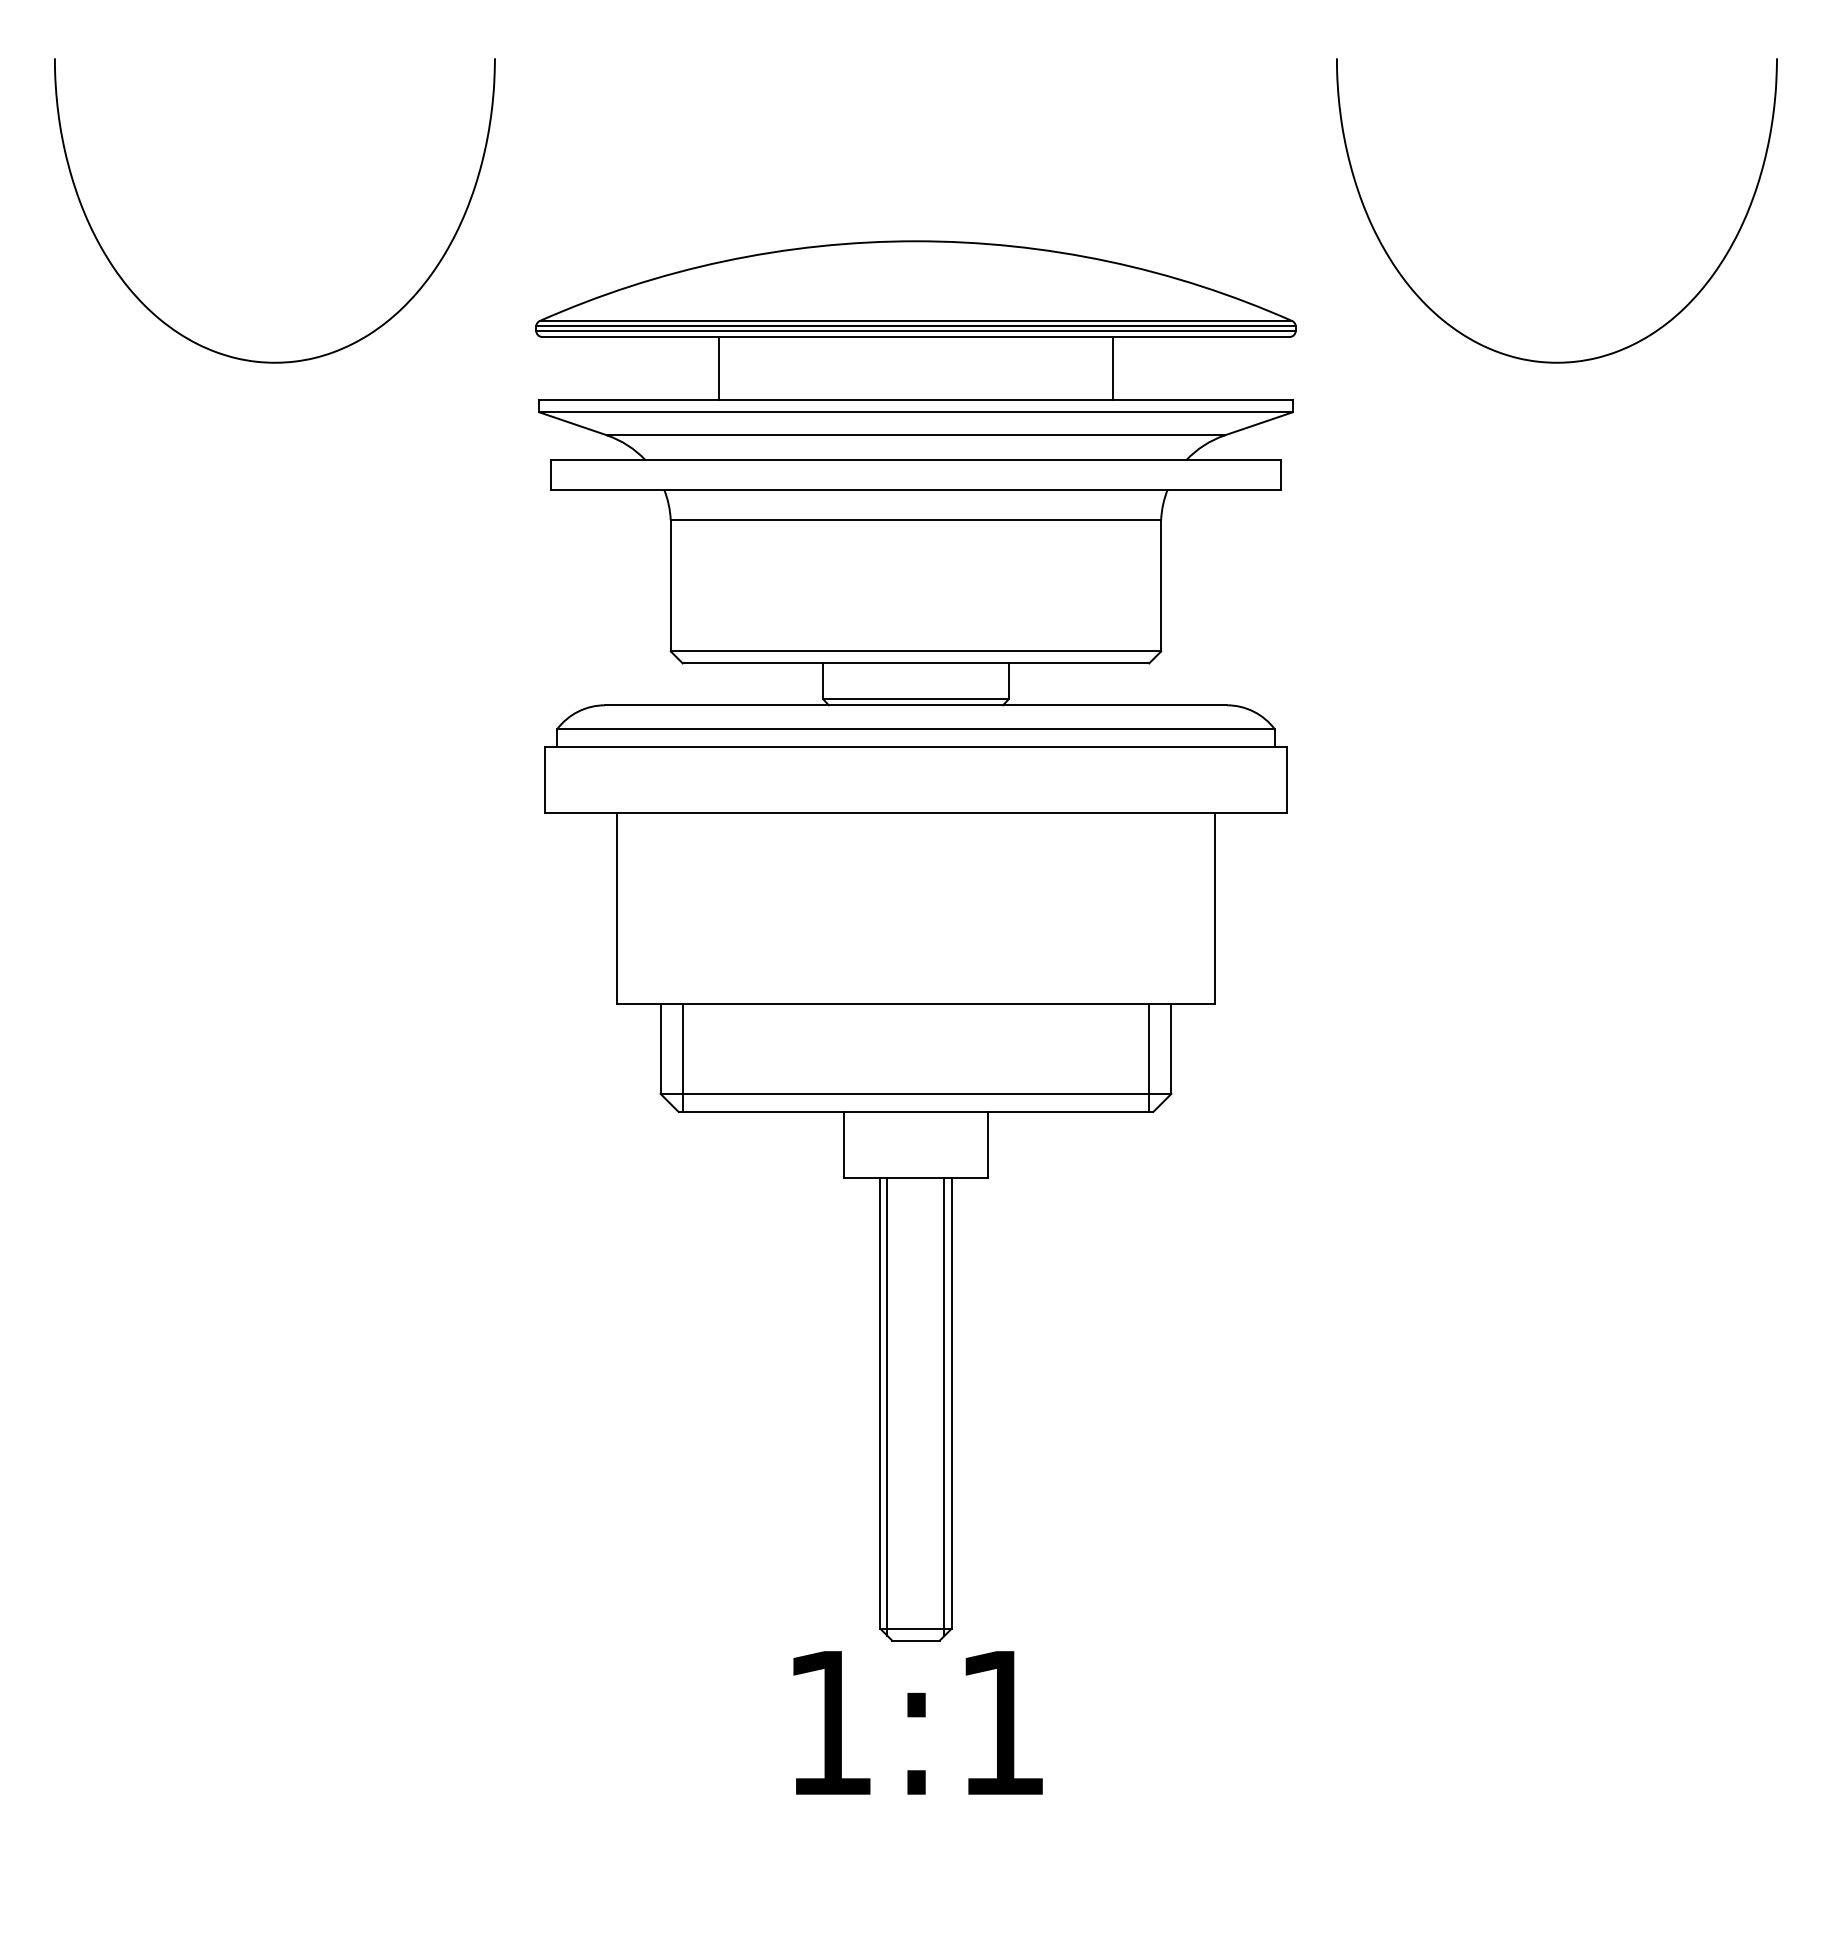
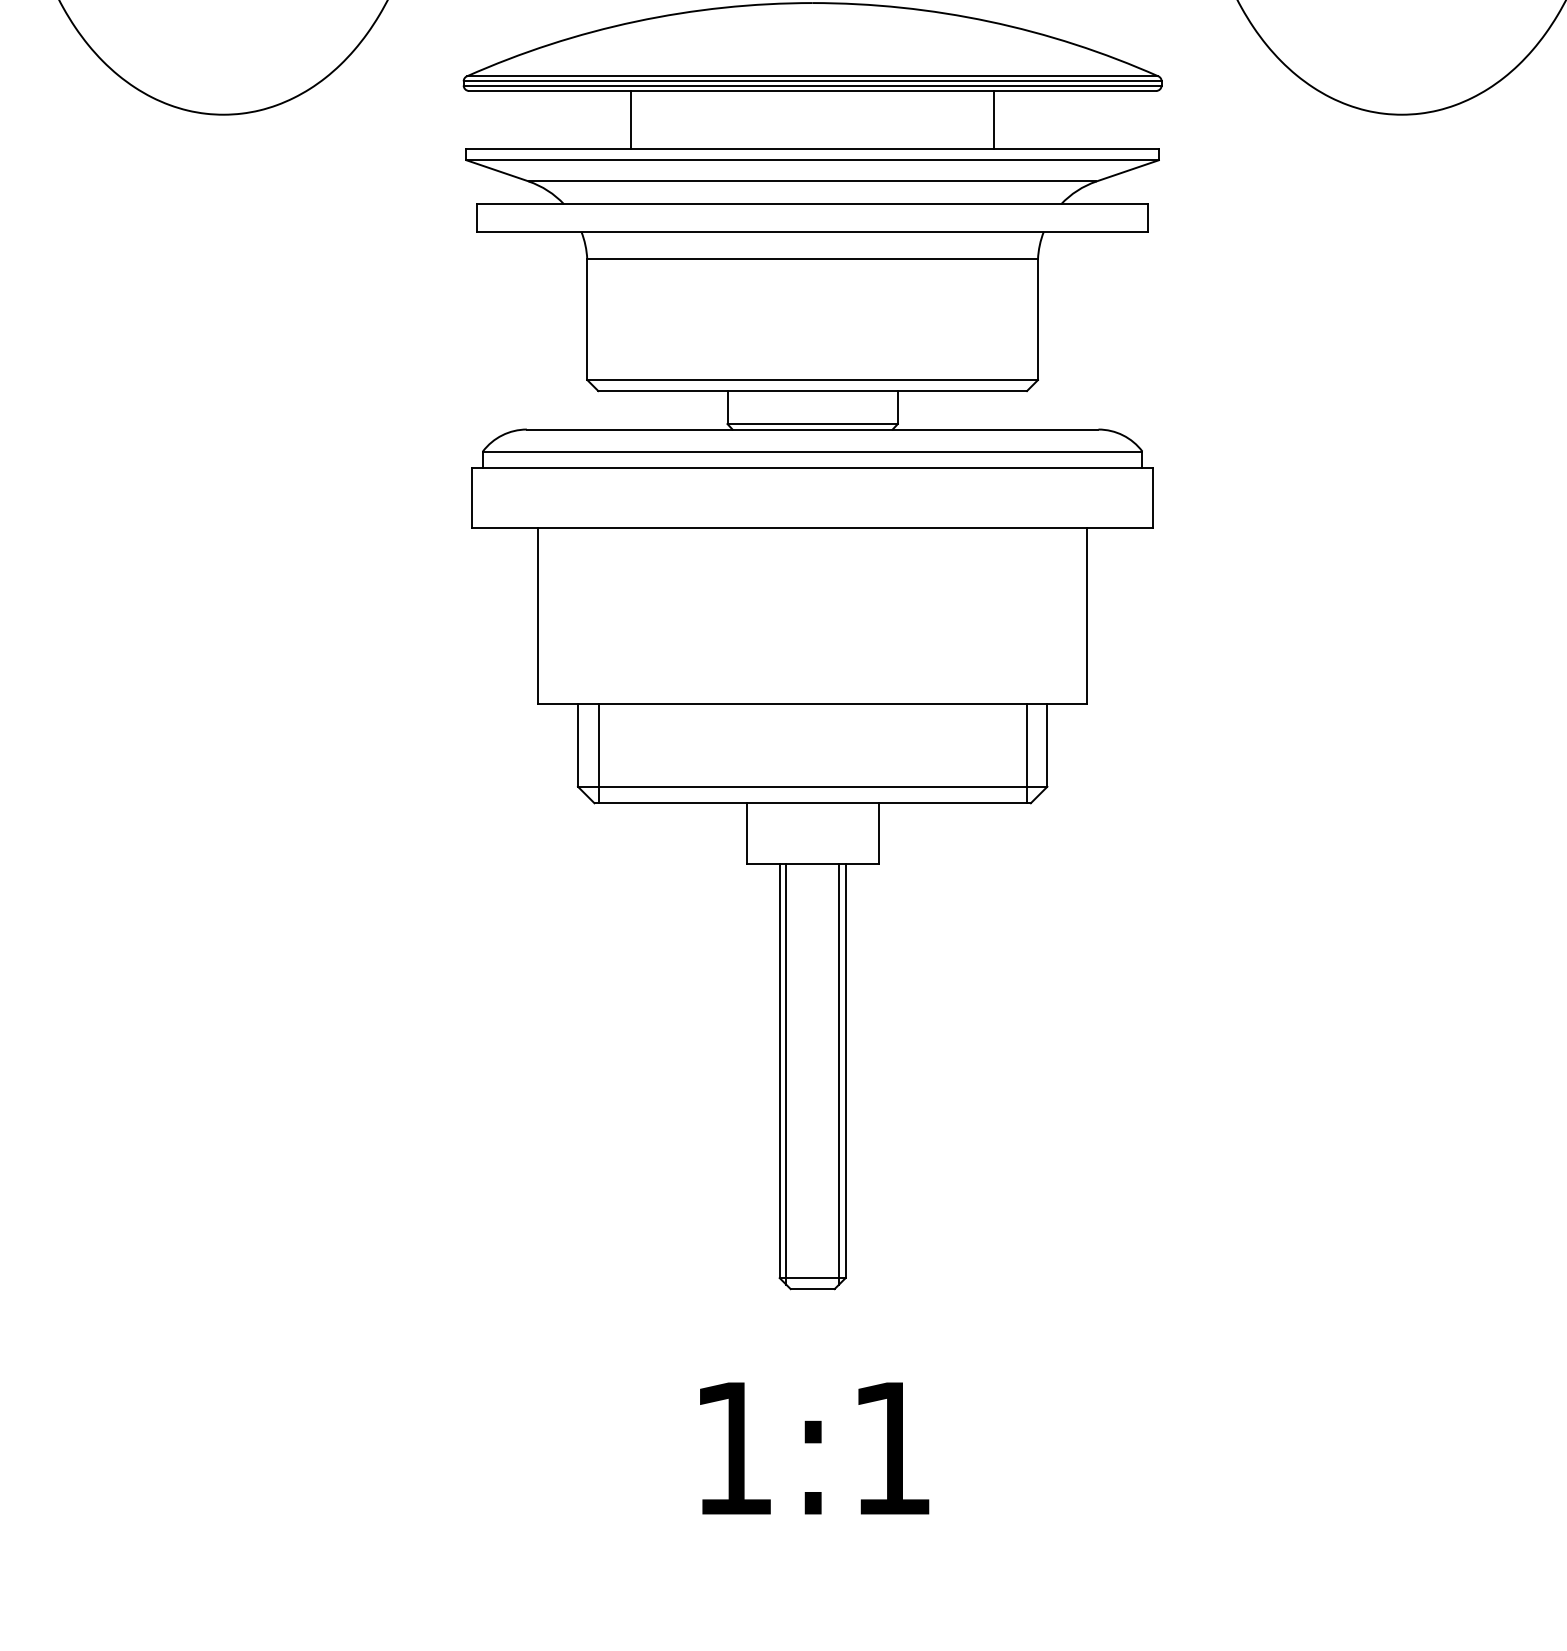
text: (917, 1722) -> (814, 1448), moved

